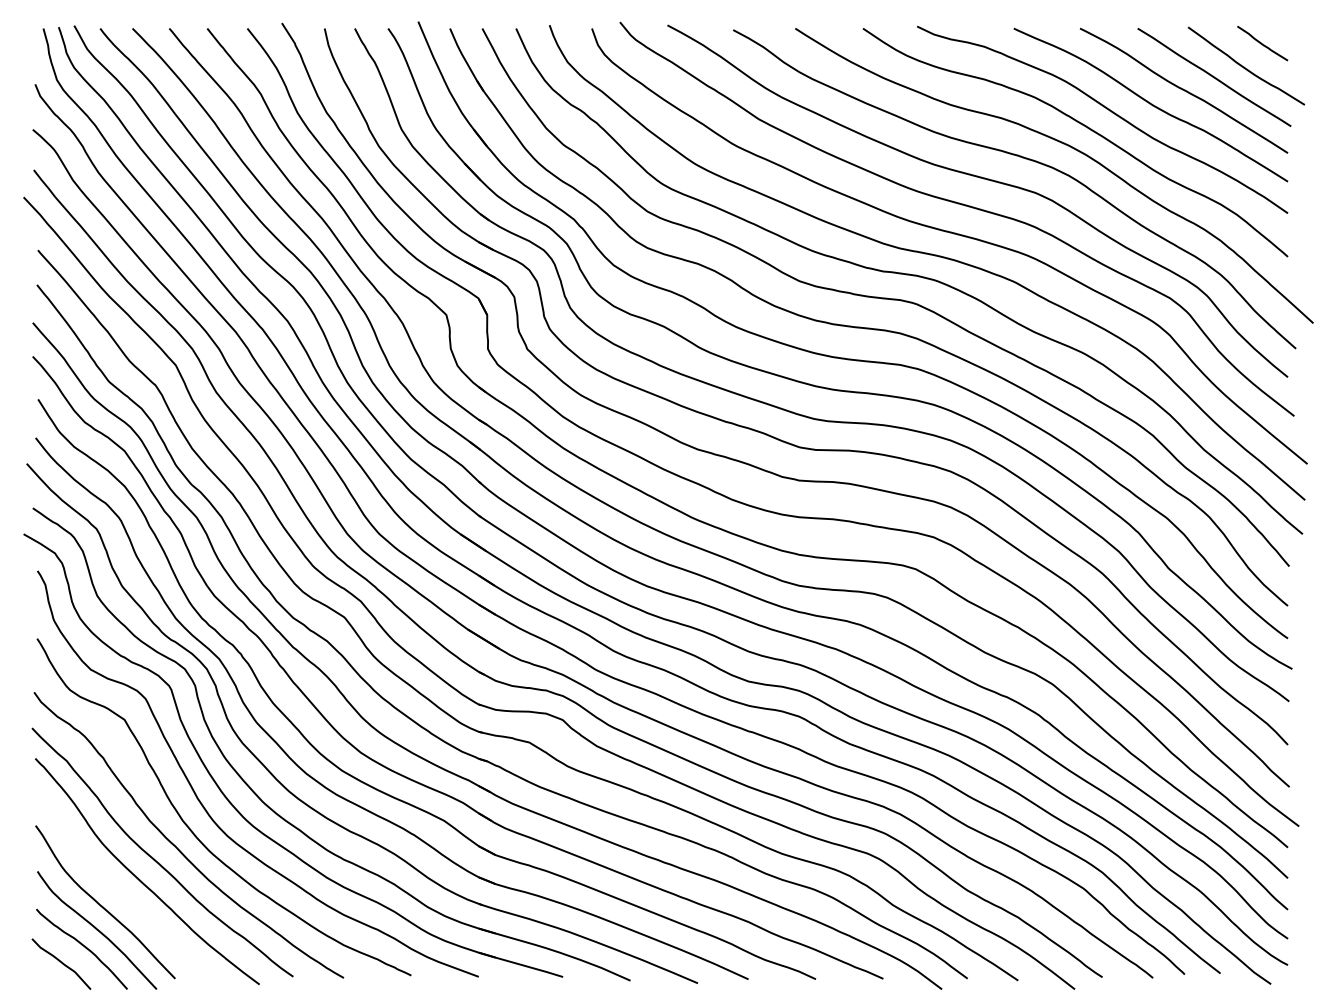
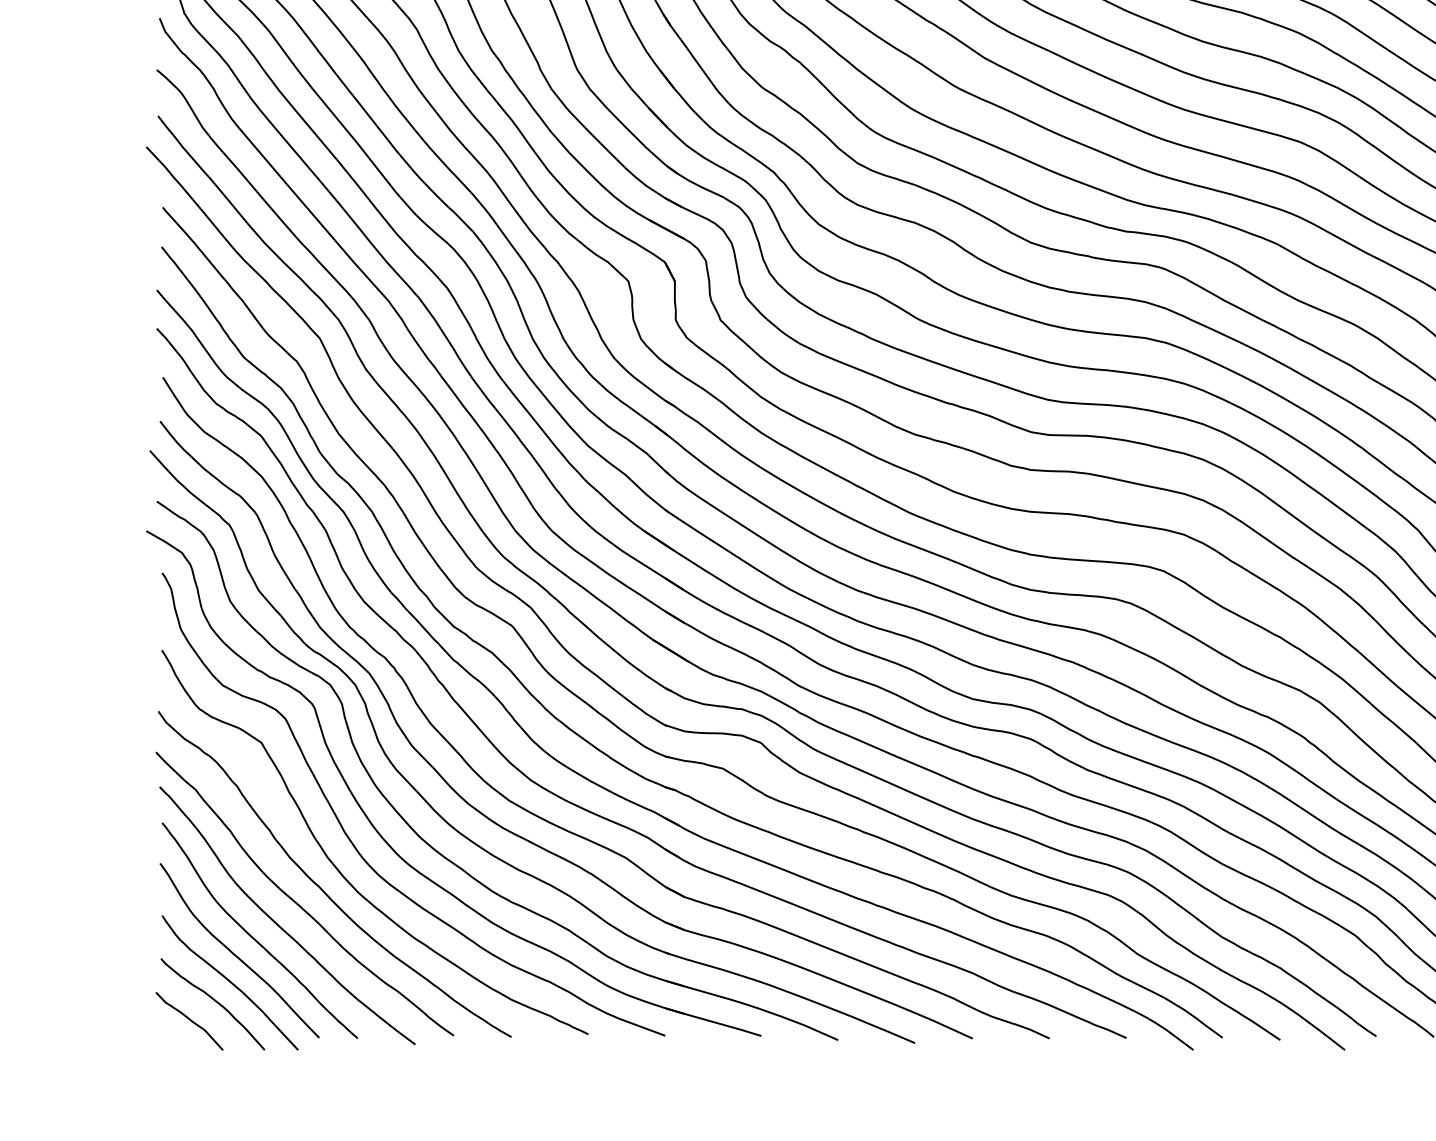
curve: (119, 891) -> (255, 938), added

